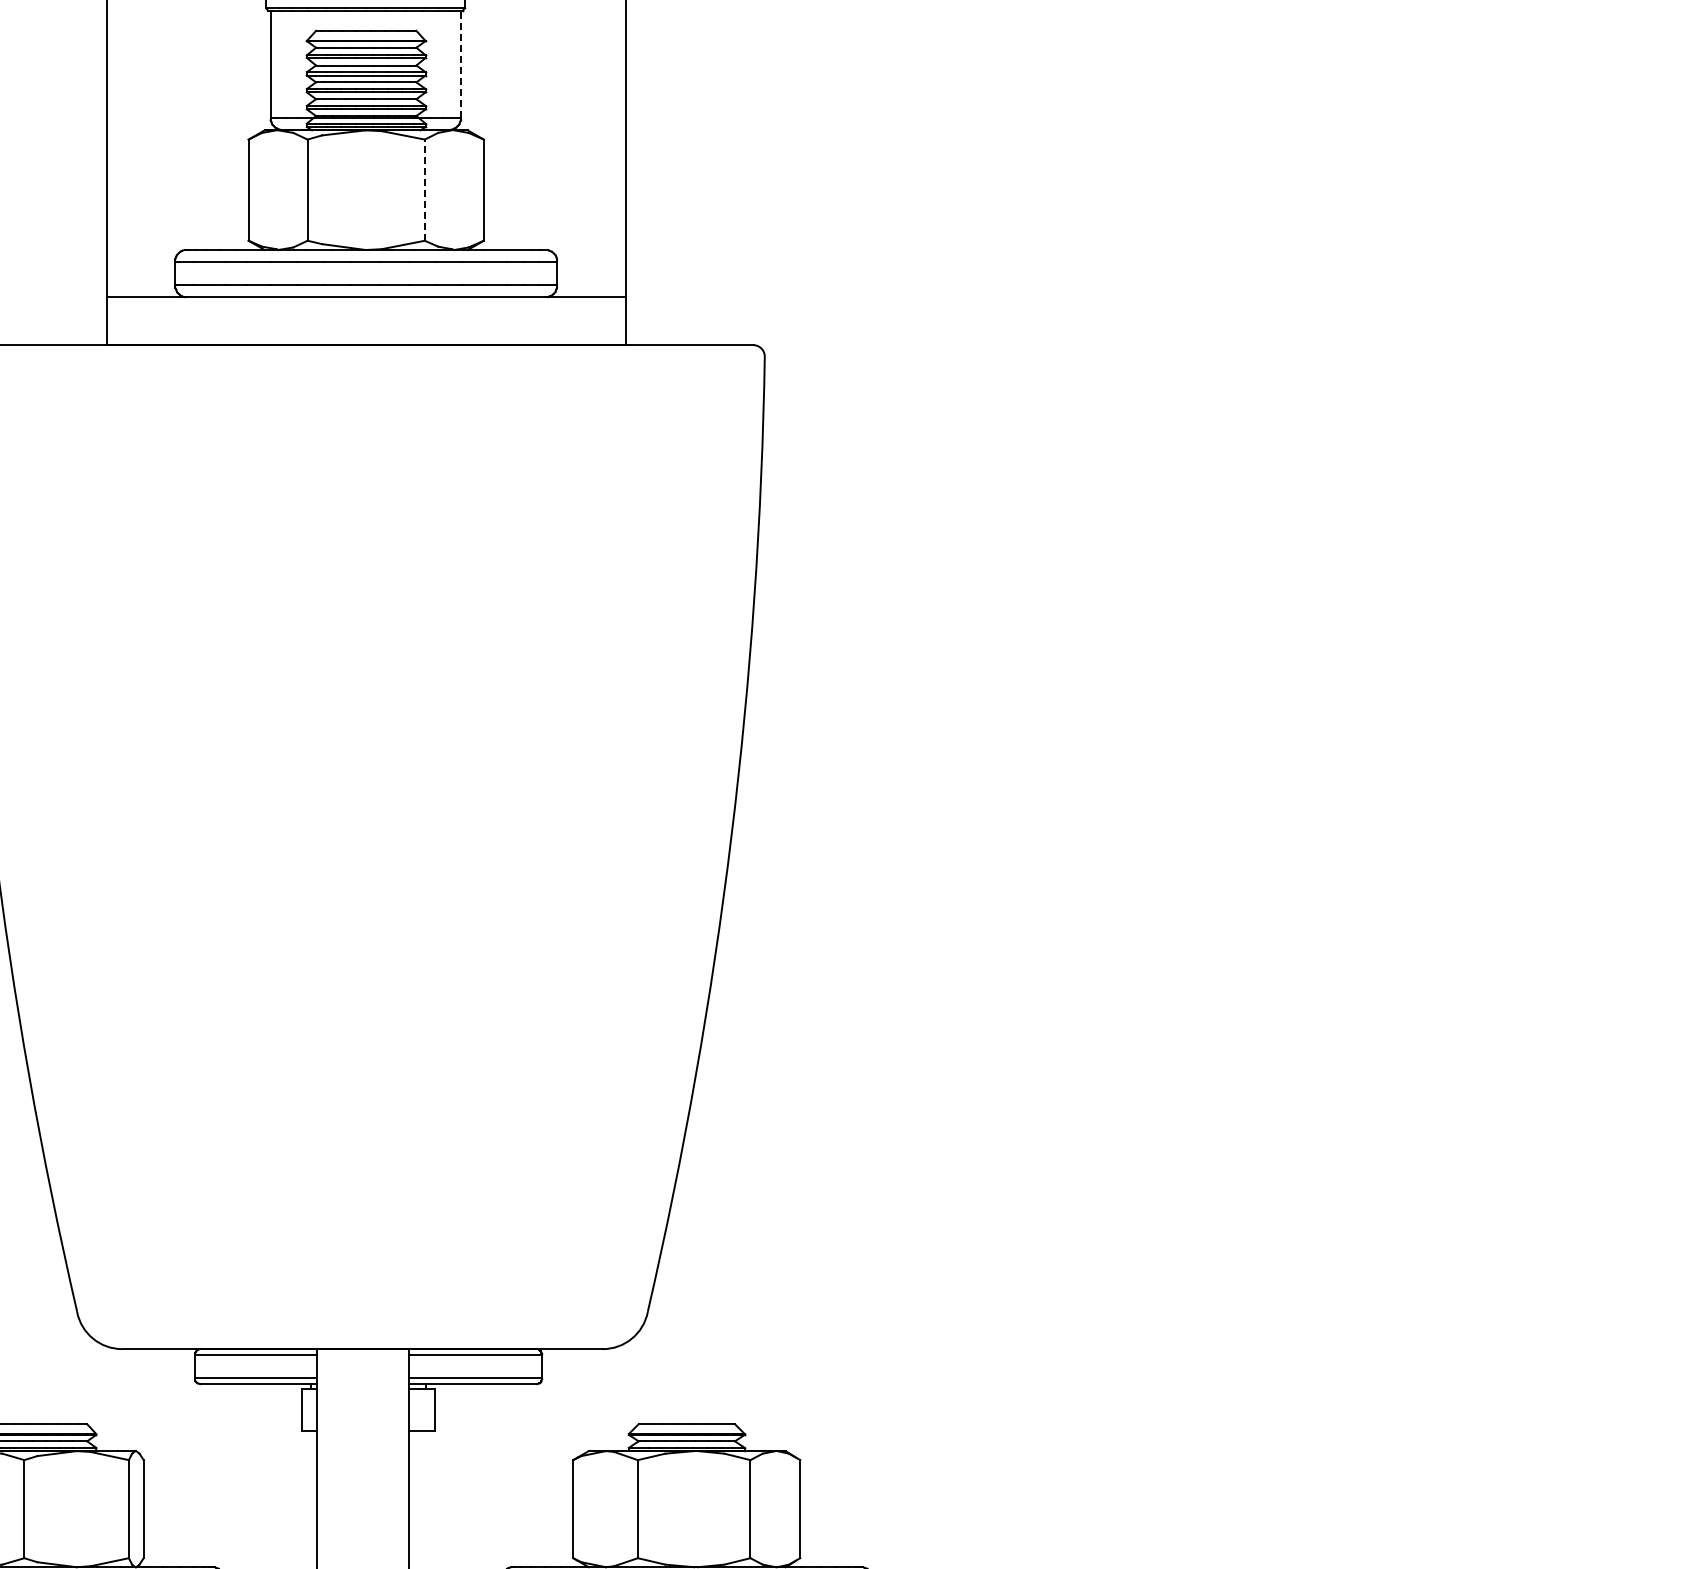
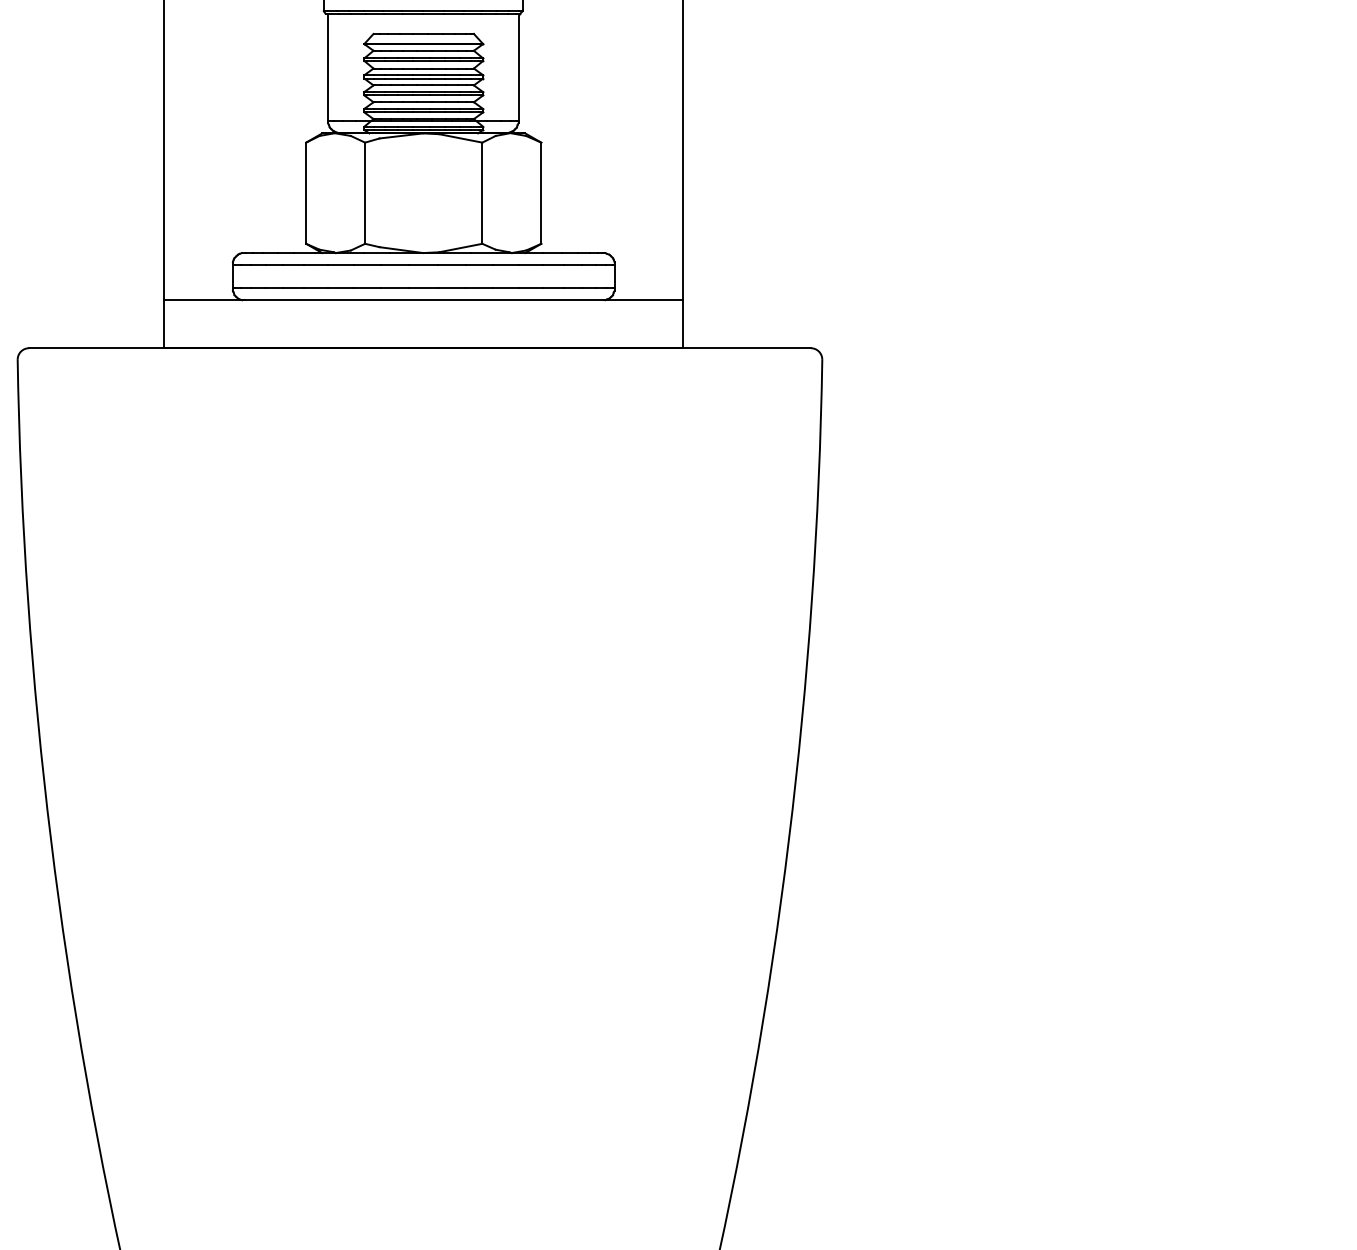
line: (461, 63) -> (519, 66), dashed -> solid
line: (424, 190) -> (482, 193), dashed -> solid

